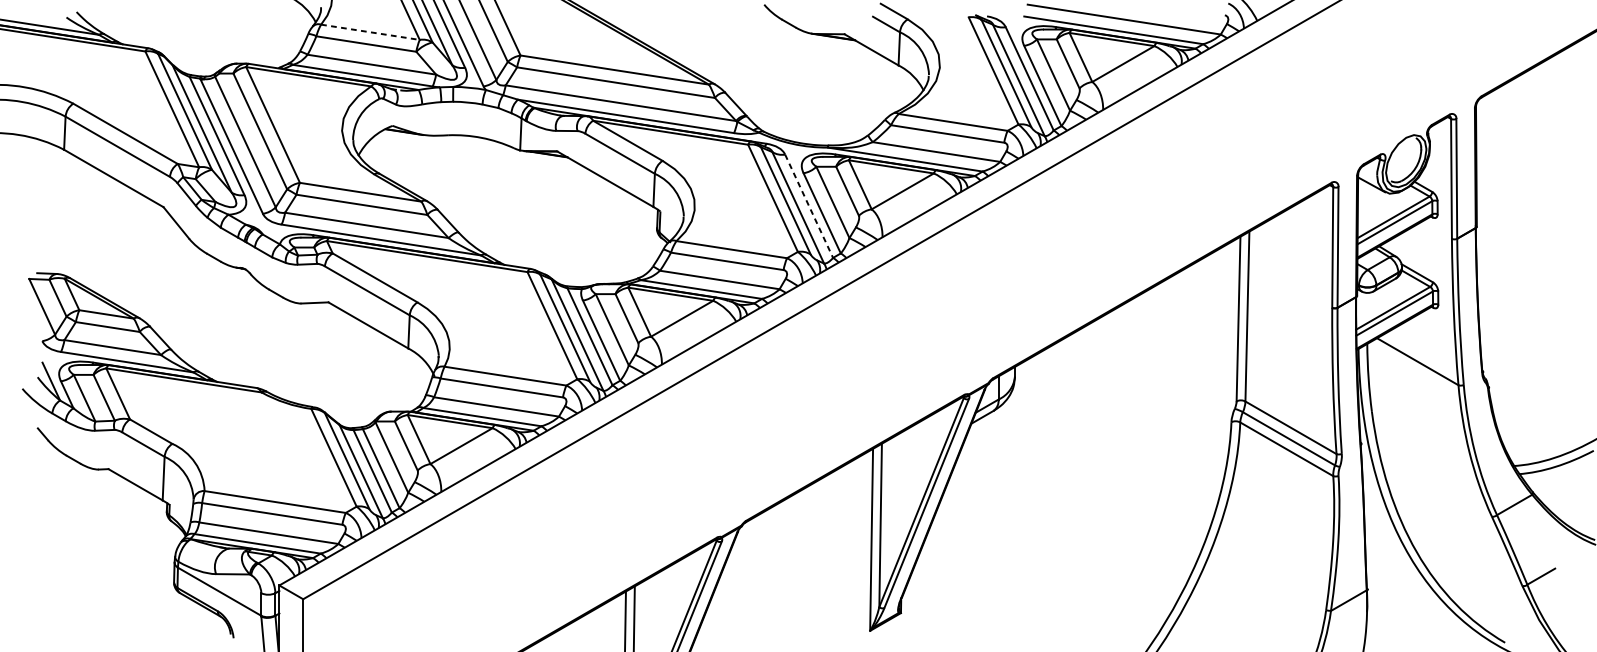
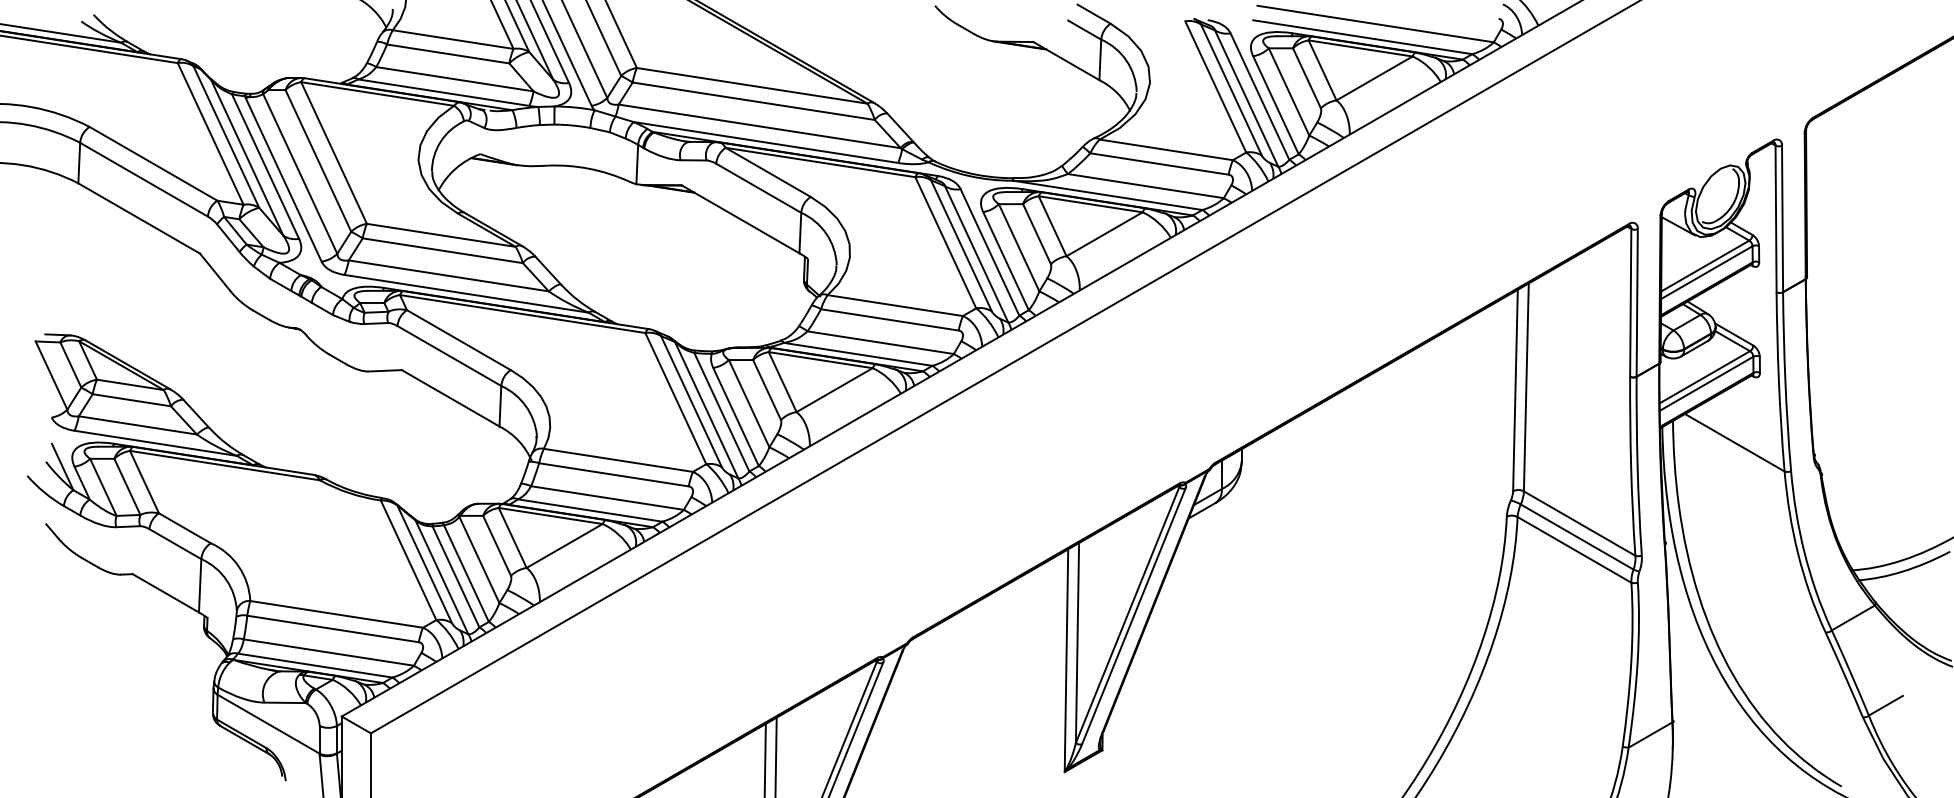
line: (370, 32) -> (453, 39), dashed -> solid
line: (808, 206) -> (989, 252), dashed -> solid

